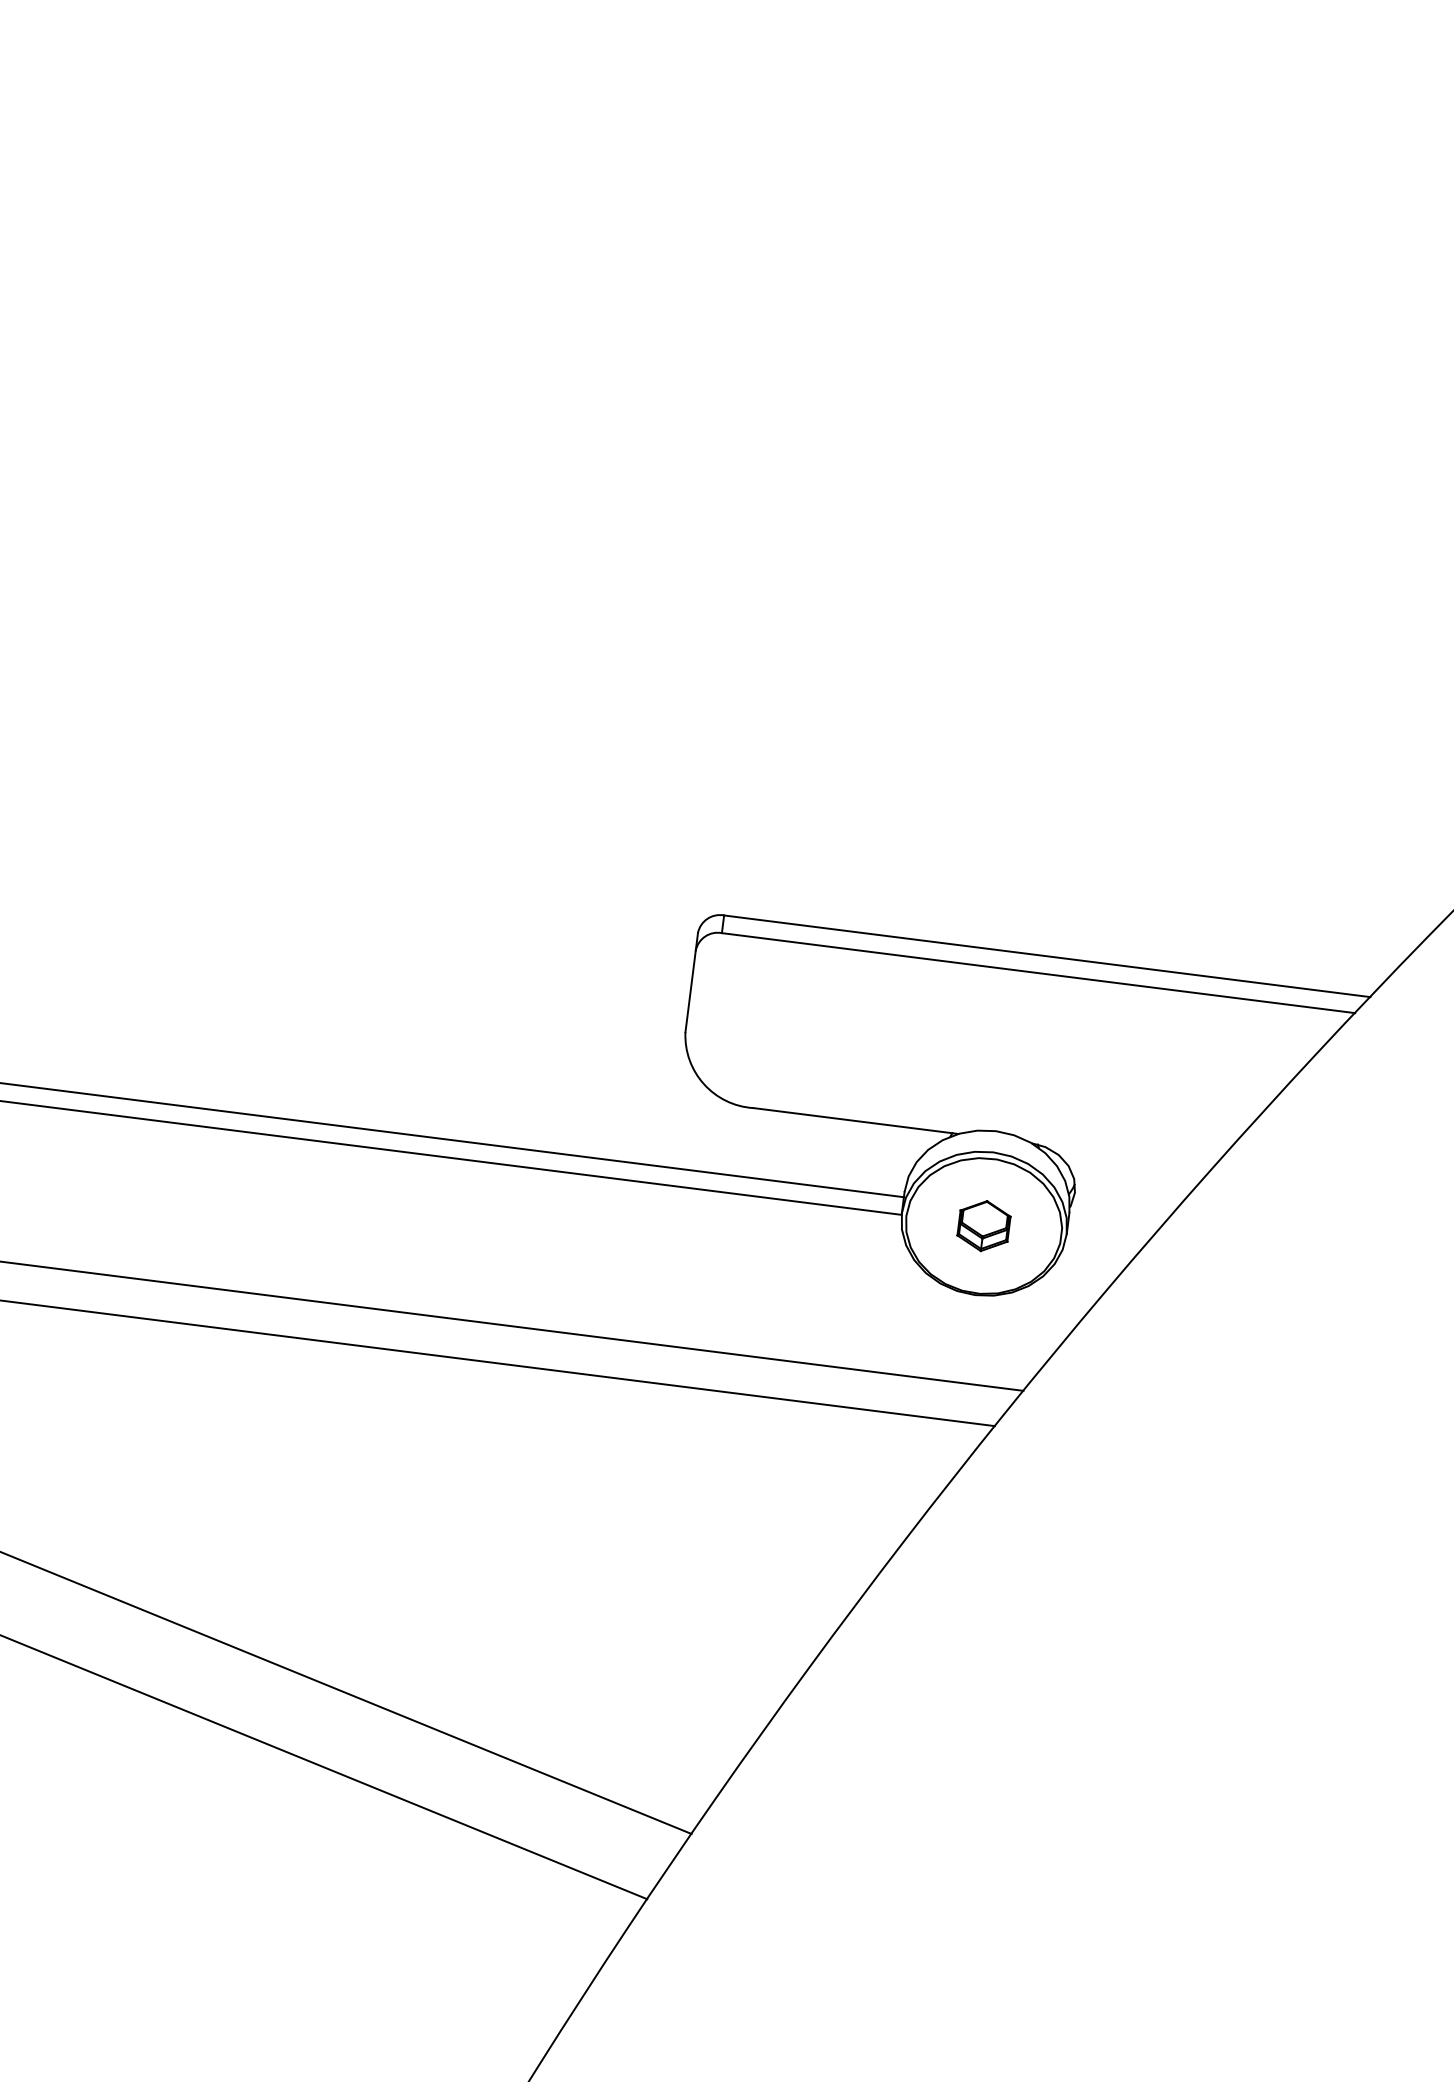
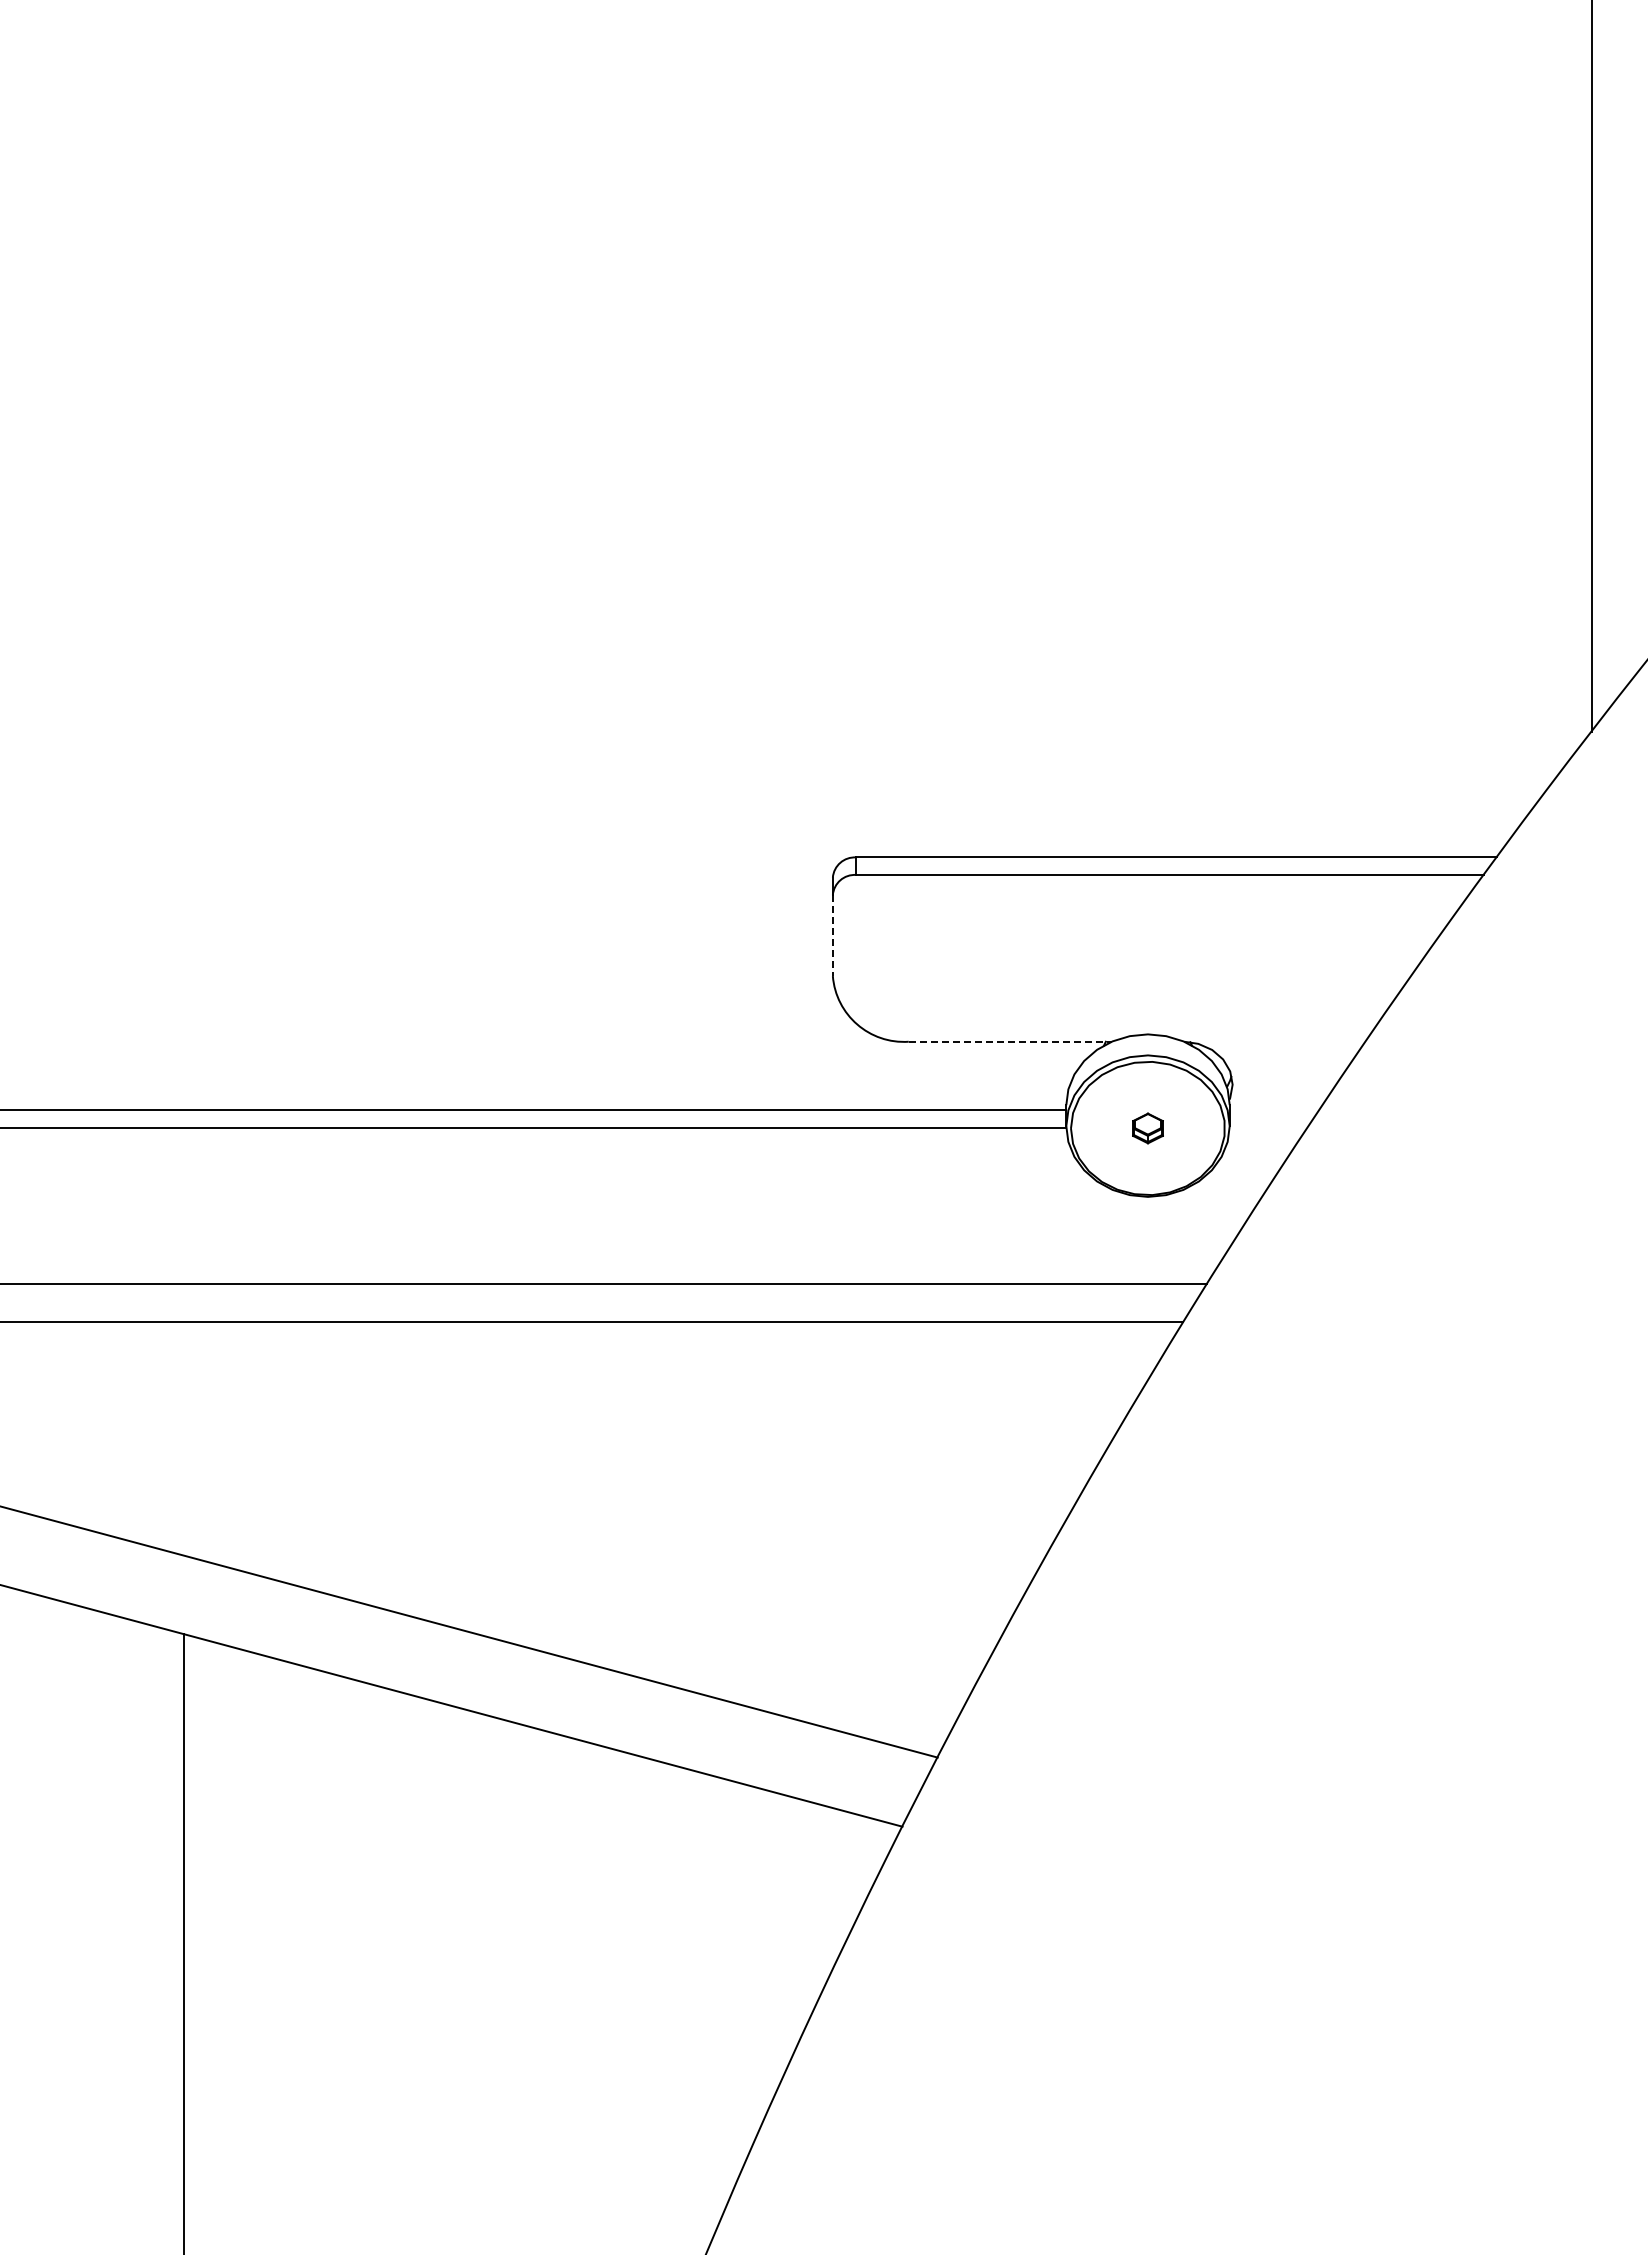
line: (690, 992) -> (832, 936), solid -> dashed
line: (856, 1120) -> (1010, 1041), solid -> dashed
part: (983, 1226) -> (1147, 1128), size x0.6

